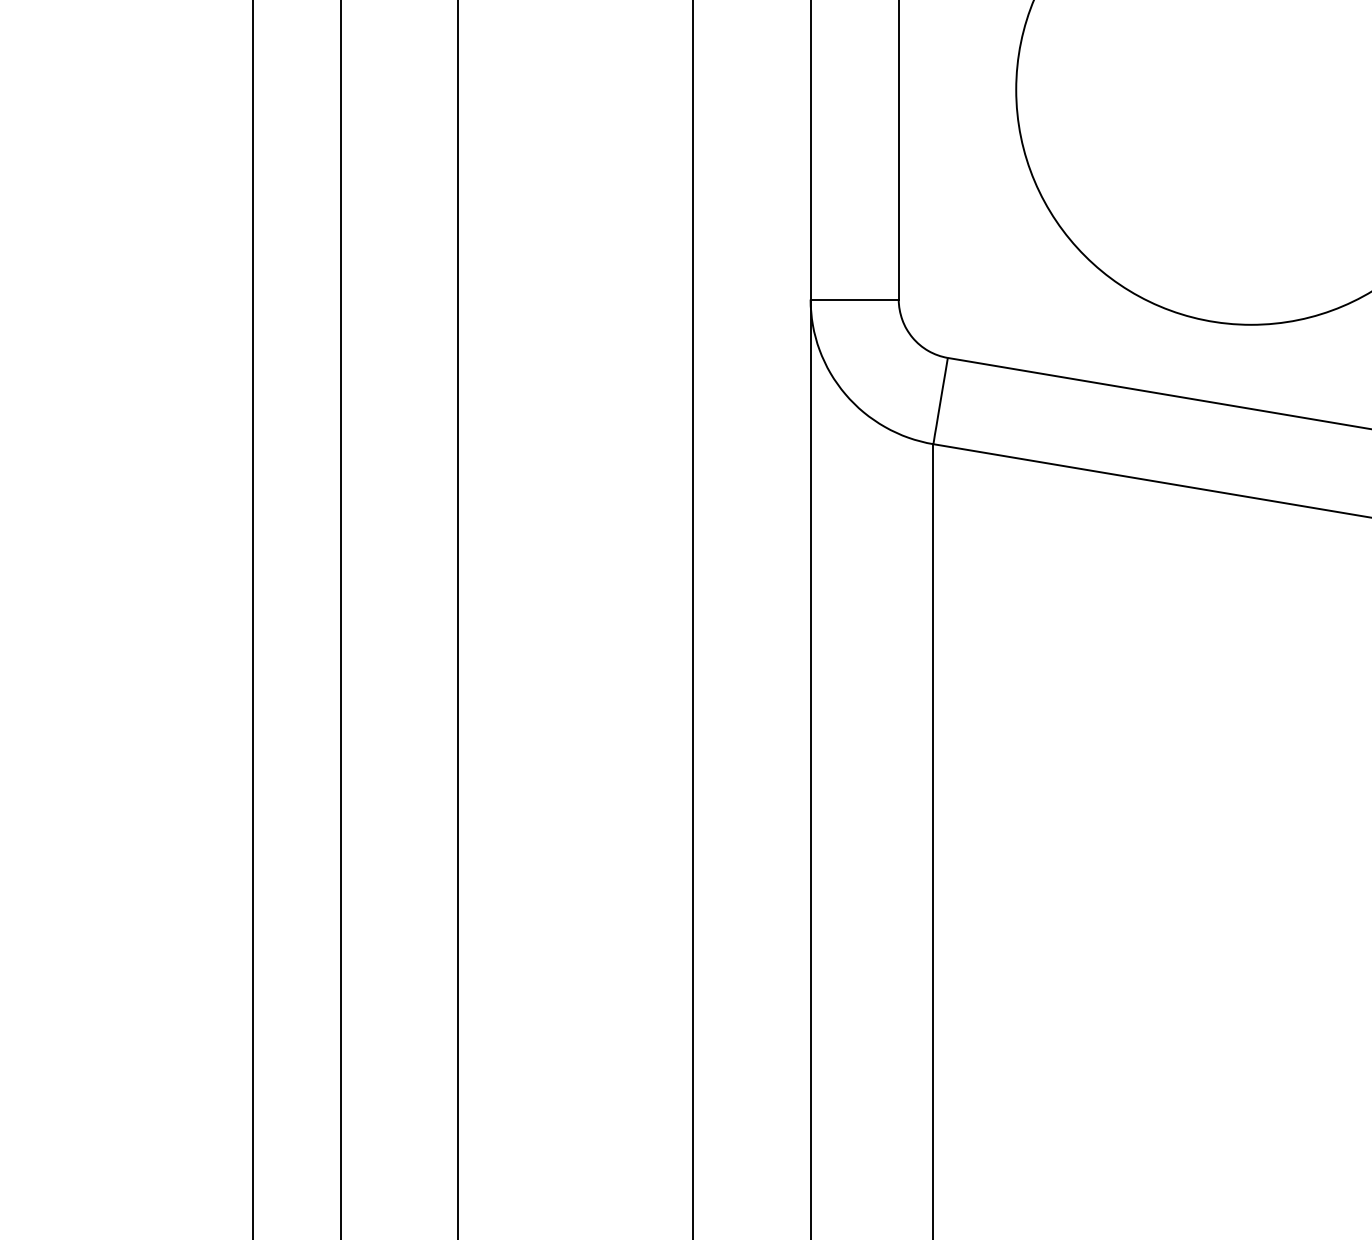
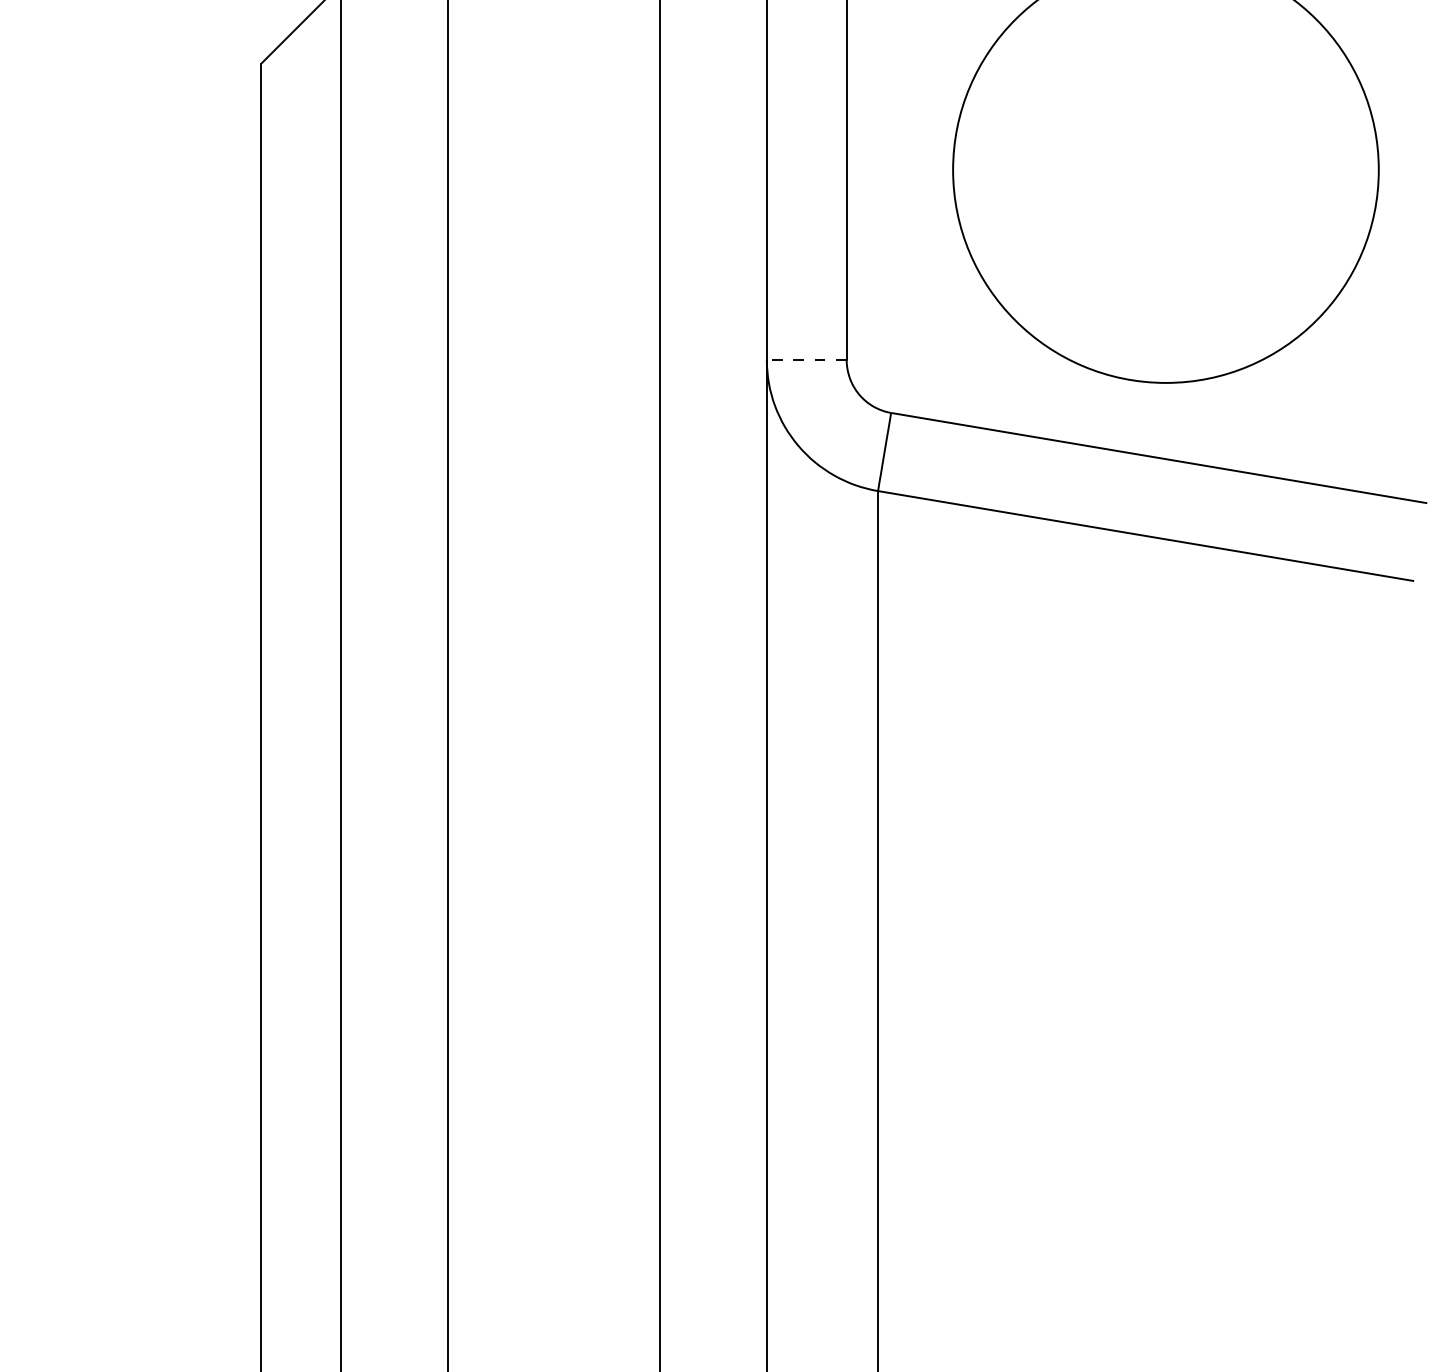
line: (854, 300) -> (806, 360), solid -> dashed

